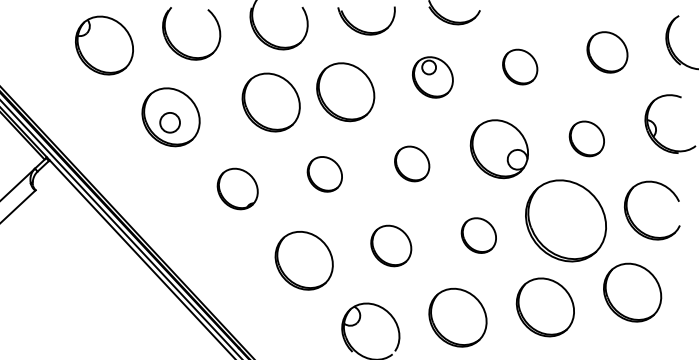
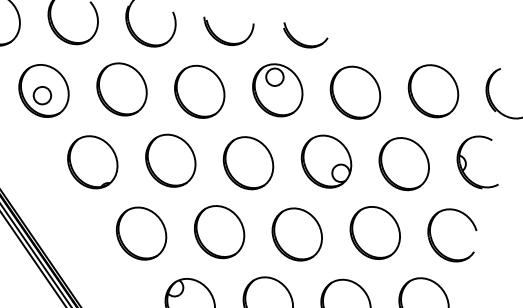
part: (607, 52) -> (433, 91), size x1.43
part: (519, 66) -> (354, 92), size x1.67
part: (432, 77) -> (277, 90), size x1.43
part: (270, 102) -> (121, 89), moved
part: (586, 138) -> (403, 163), size x1.67
part: (411, 163) -> (247, 162), size x1.67
part: (324, 174) -> (170, 160), size x1.67
part: (237, 188) -> (92, 161), size x1.43
part: (565, 220) -> (374, 232), size x0.71
part: (478, 235) -> (296, 234), size x1.67
part: (390, 245) -> (218, 231), size x1.43

